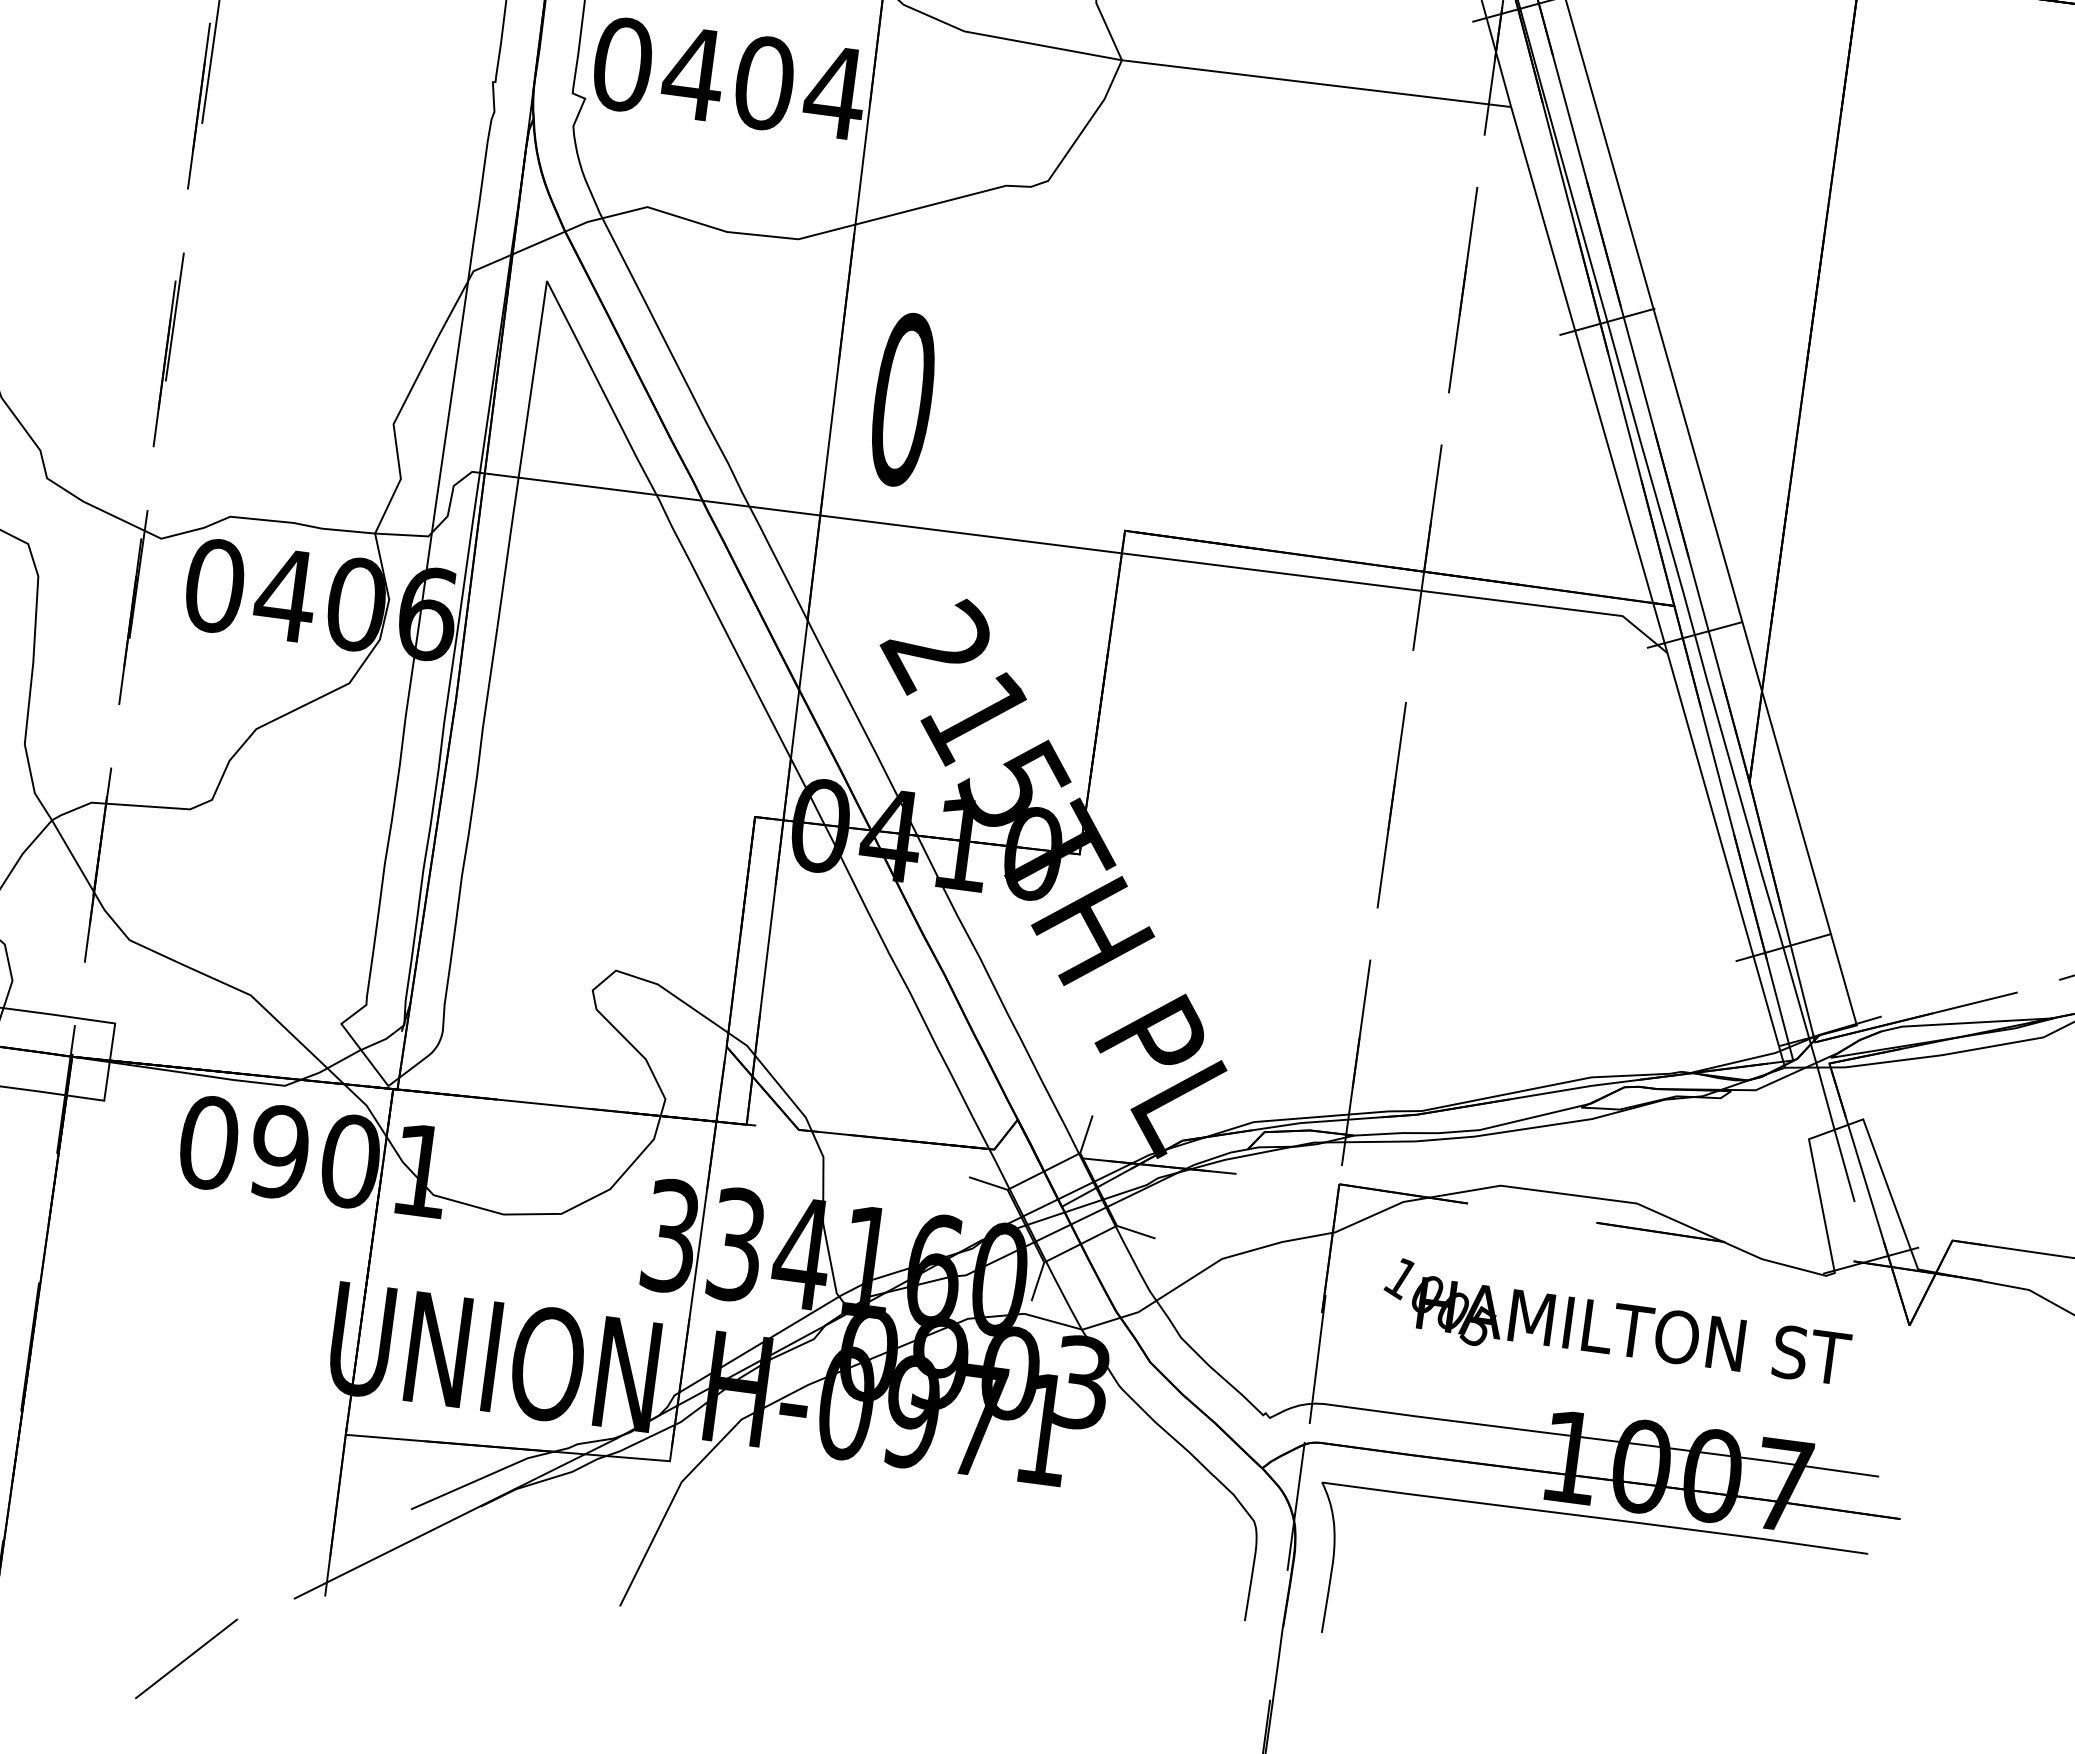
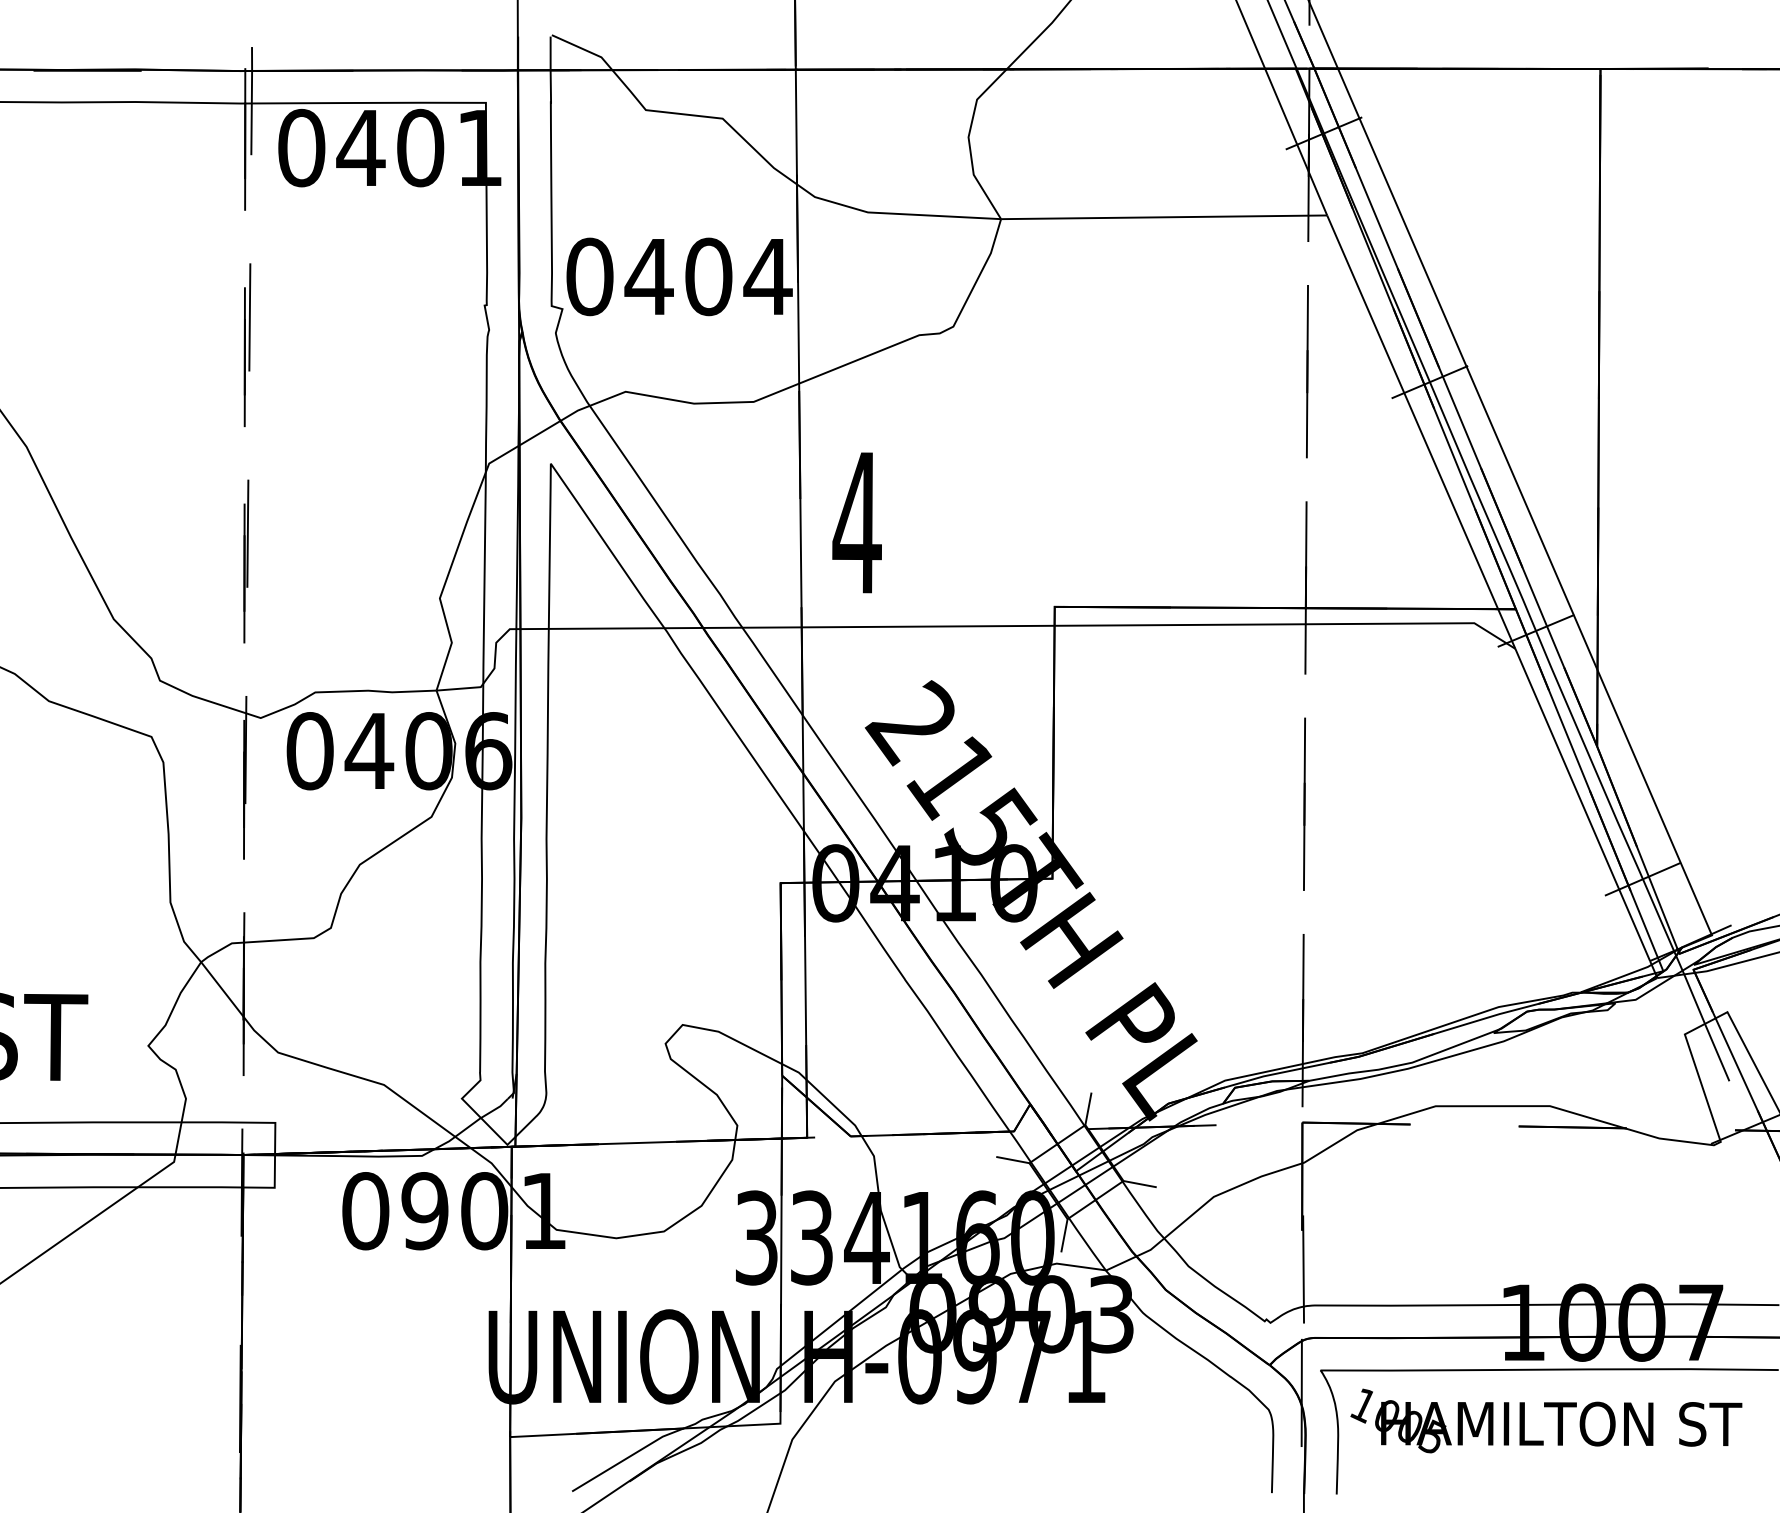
text: (902, 399) -> (856, 522), 0 -> 4
text: (1616, 1324) -> (1546, 1420), moved

